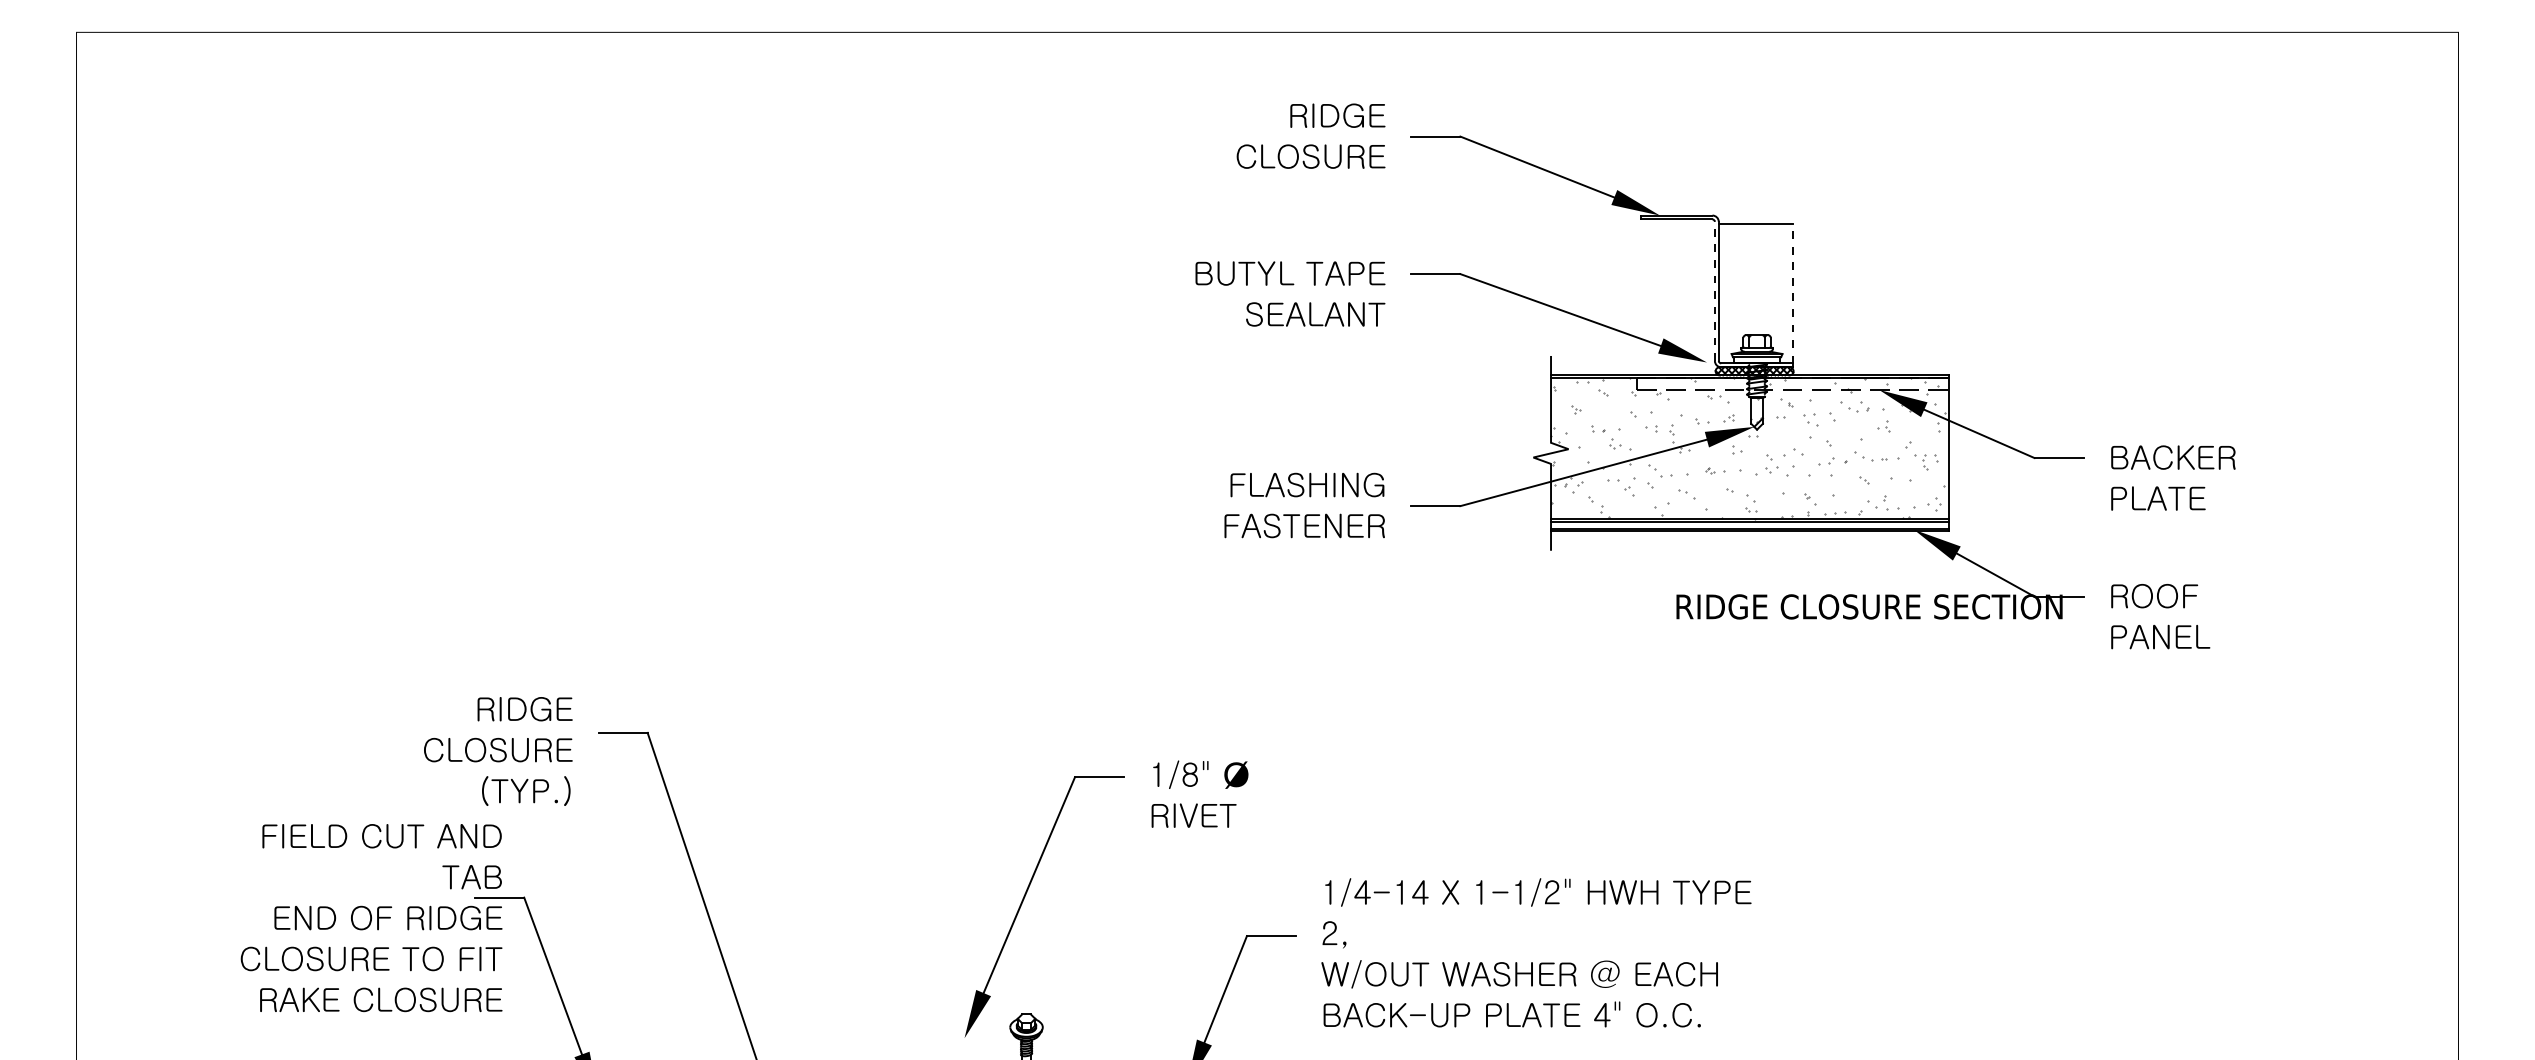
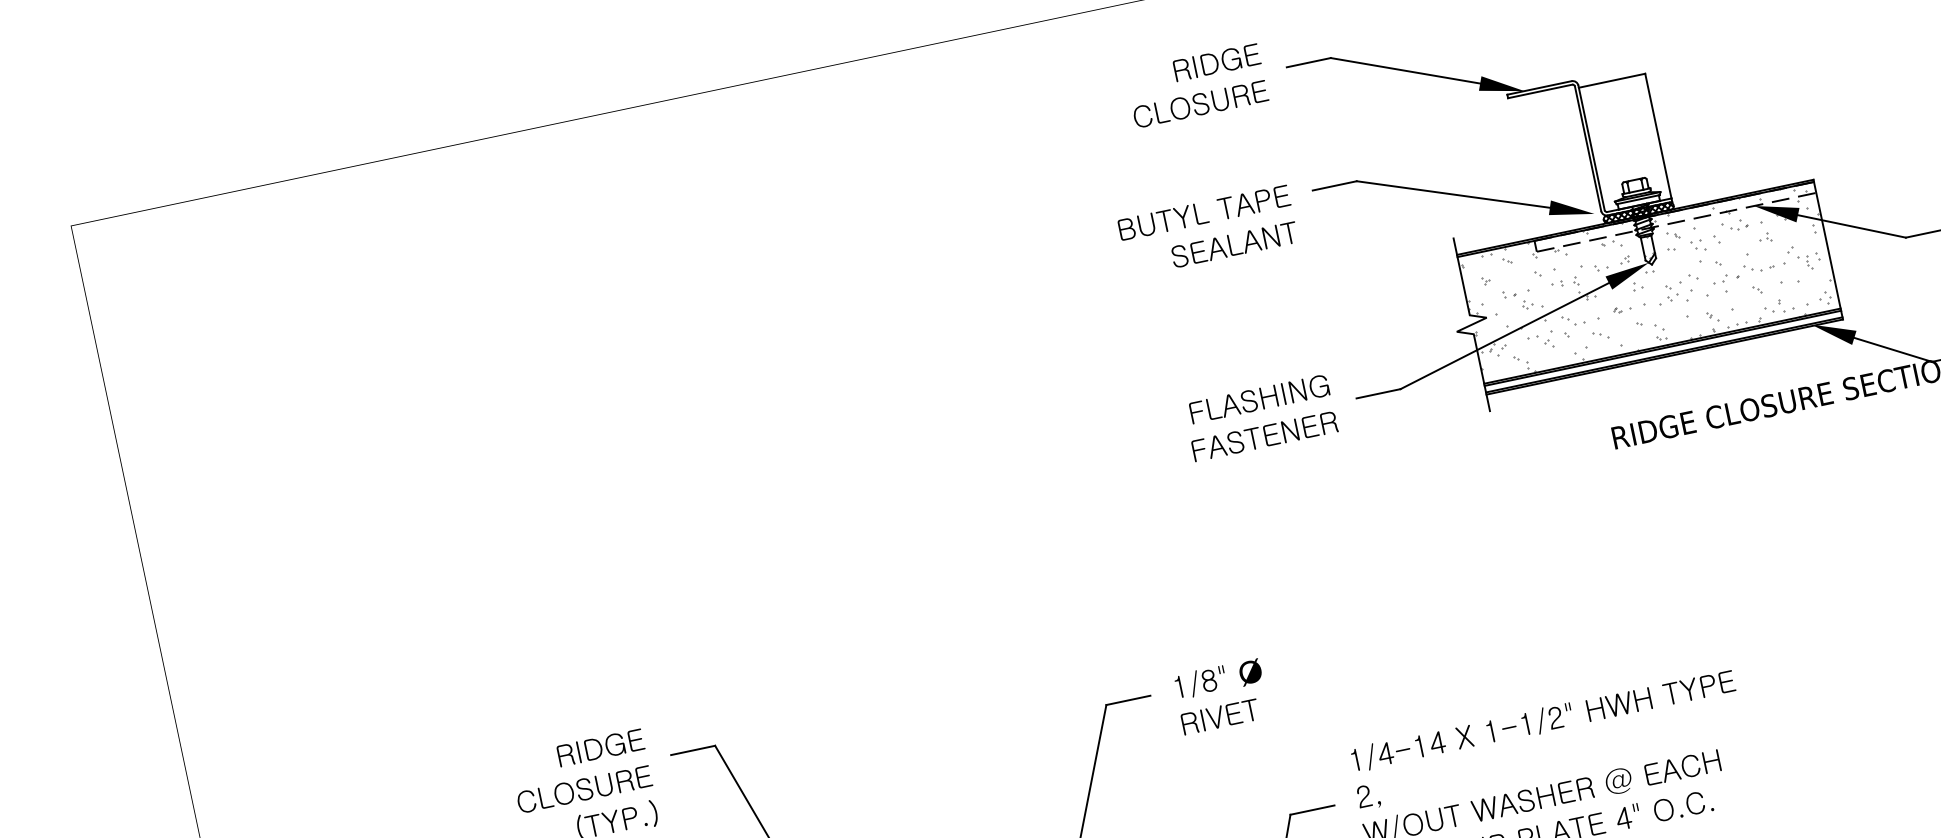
line: (1714, 291) -> (1587, 148), dashed -> solid
line: (1792, 293) -> (1657, 135), dashed -> solid

